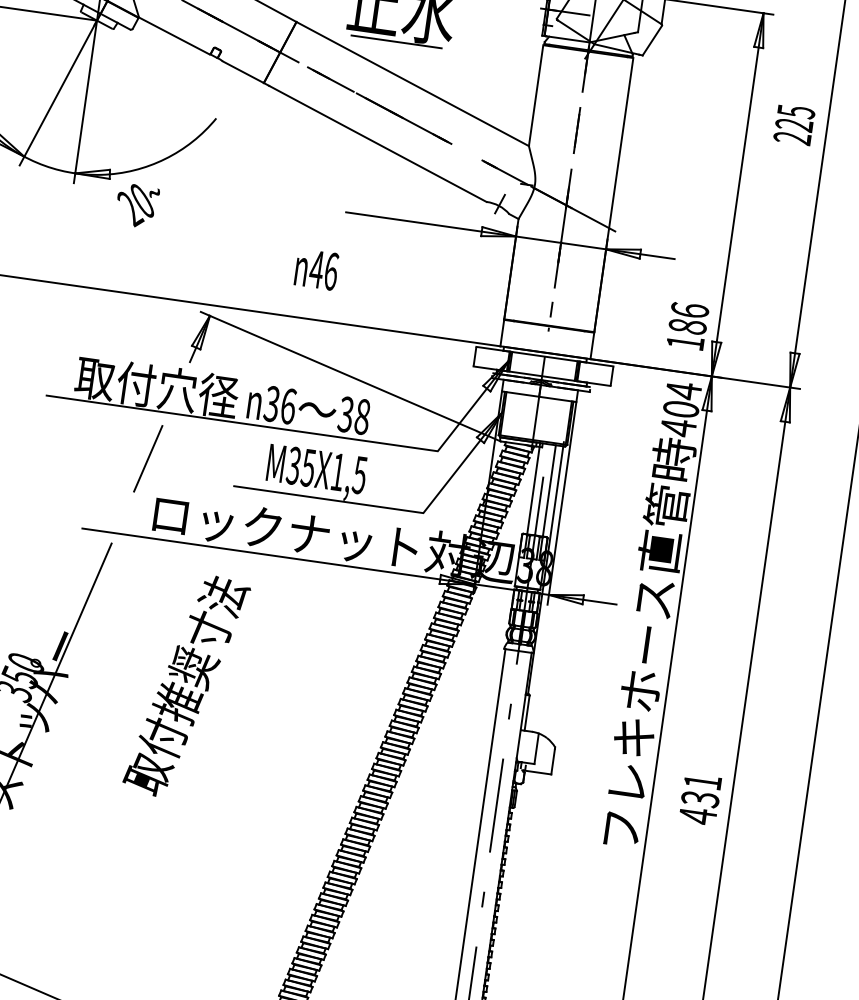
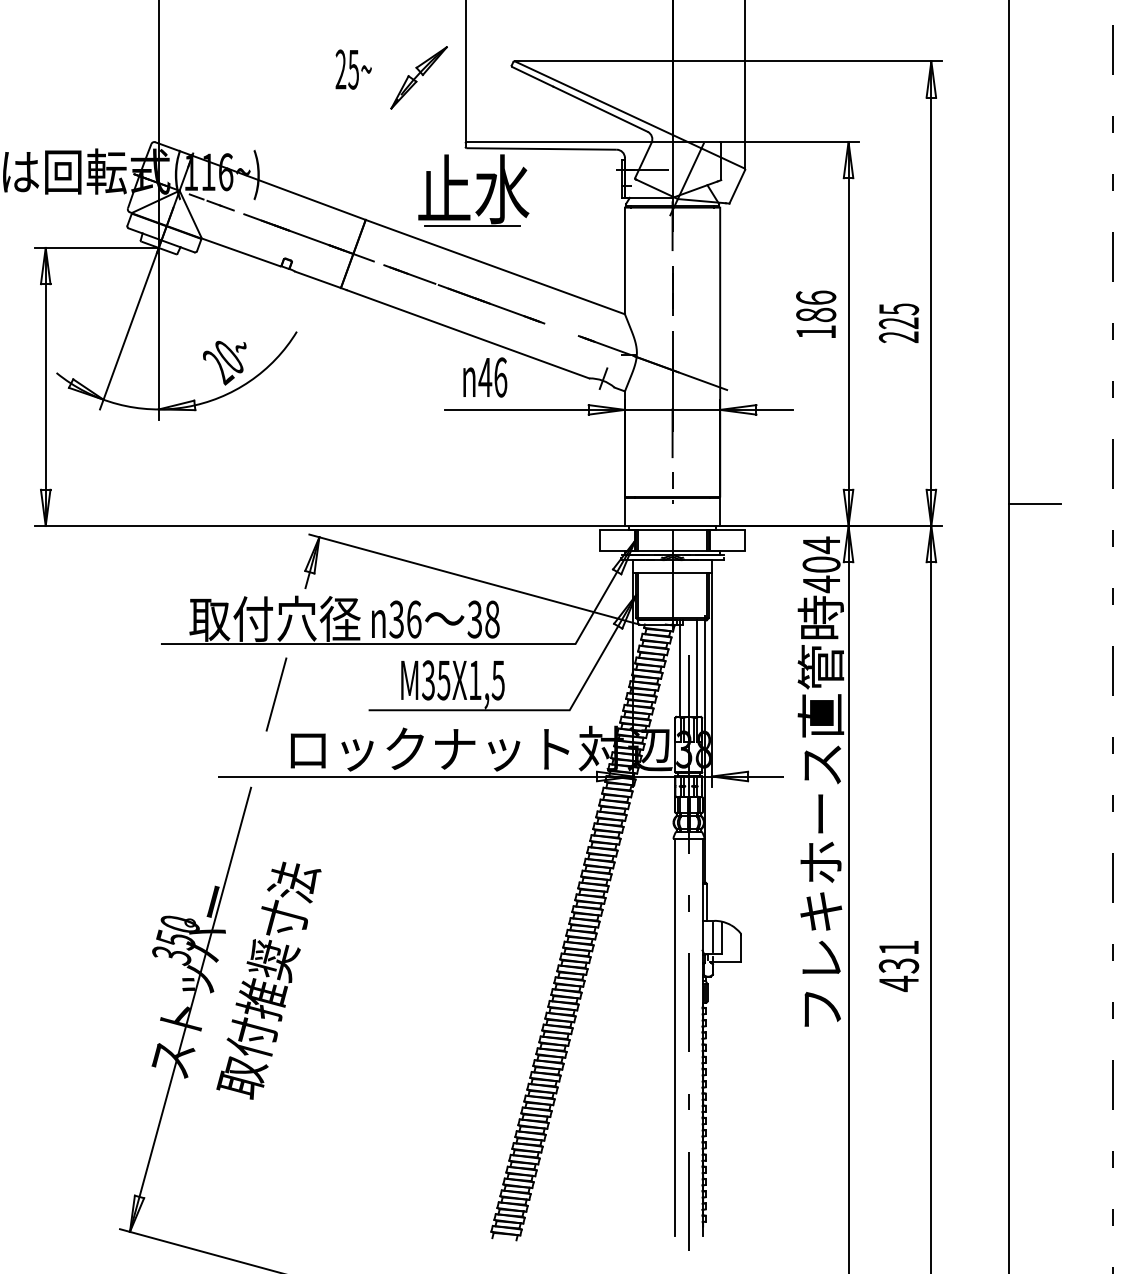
text: (793, 125) -> (898, 323), moved
text: (137, 205) -> (224, 362), moved
text: (316, 269) -> (485, 377), moved
text: (688, 325) -> (816, 313), moved
text: (186, 686) -> (268, 980), moved
line: (527, 746) -> (712, 936), added

